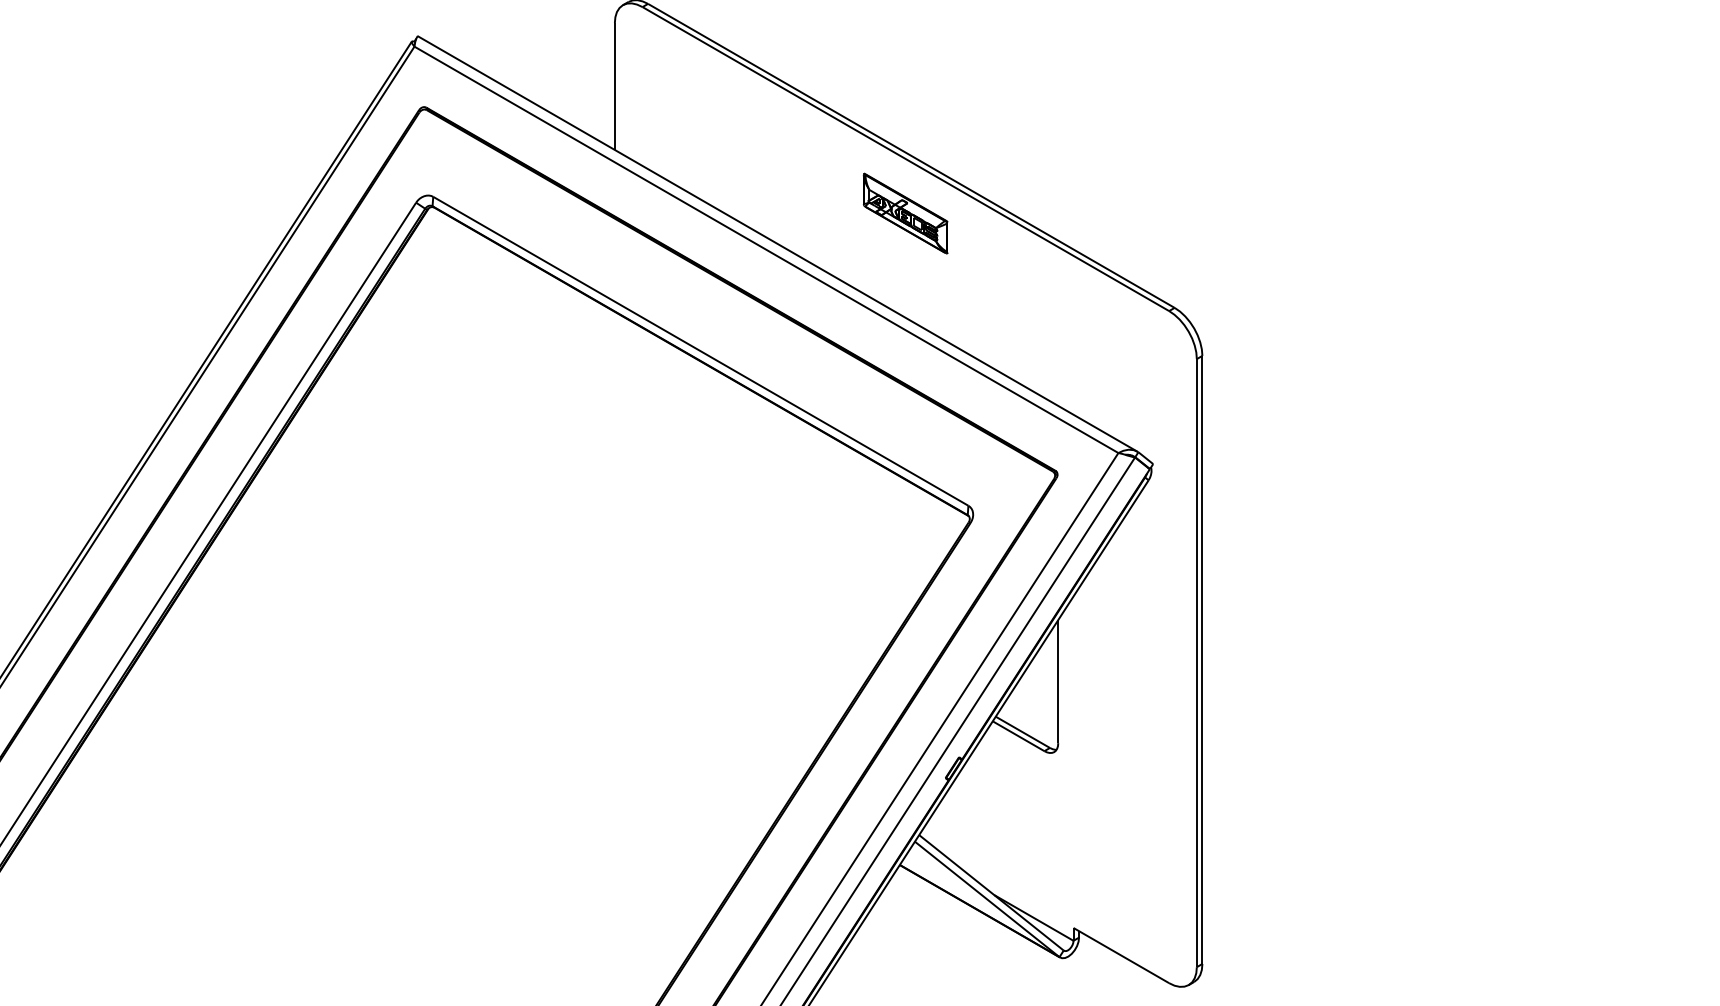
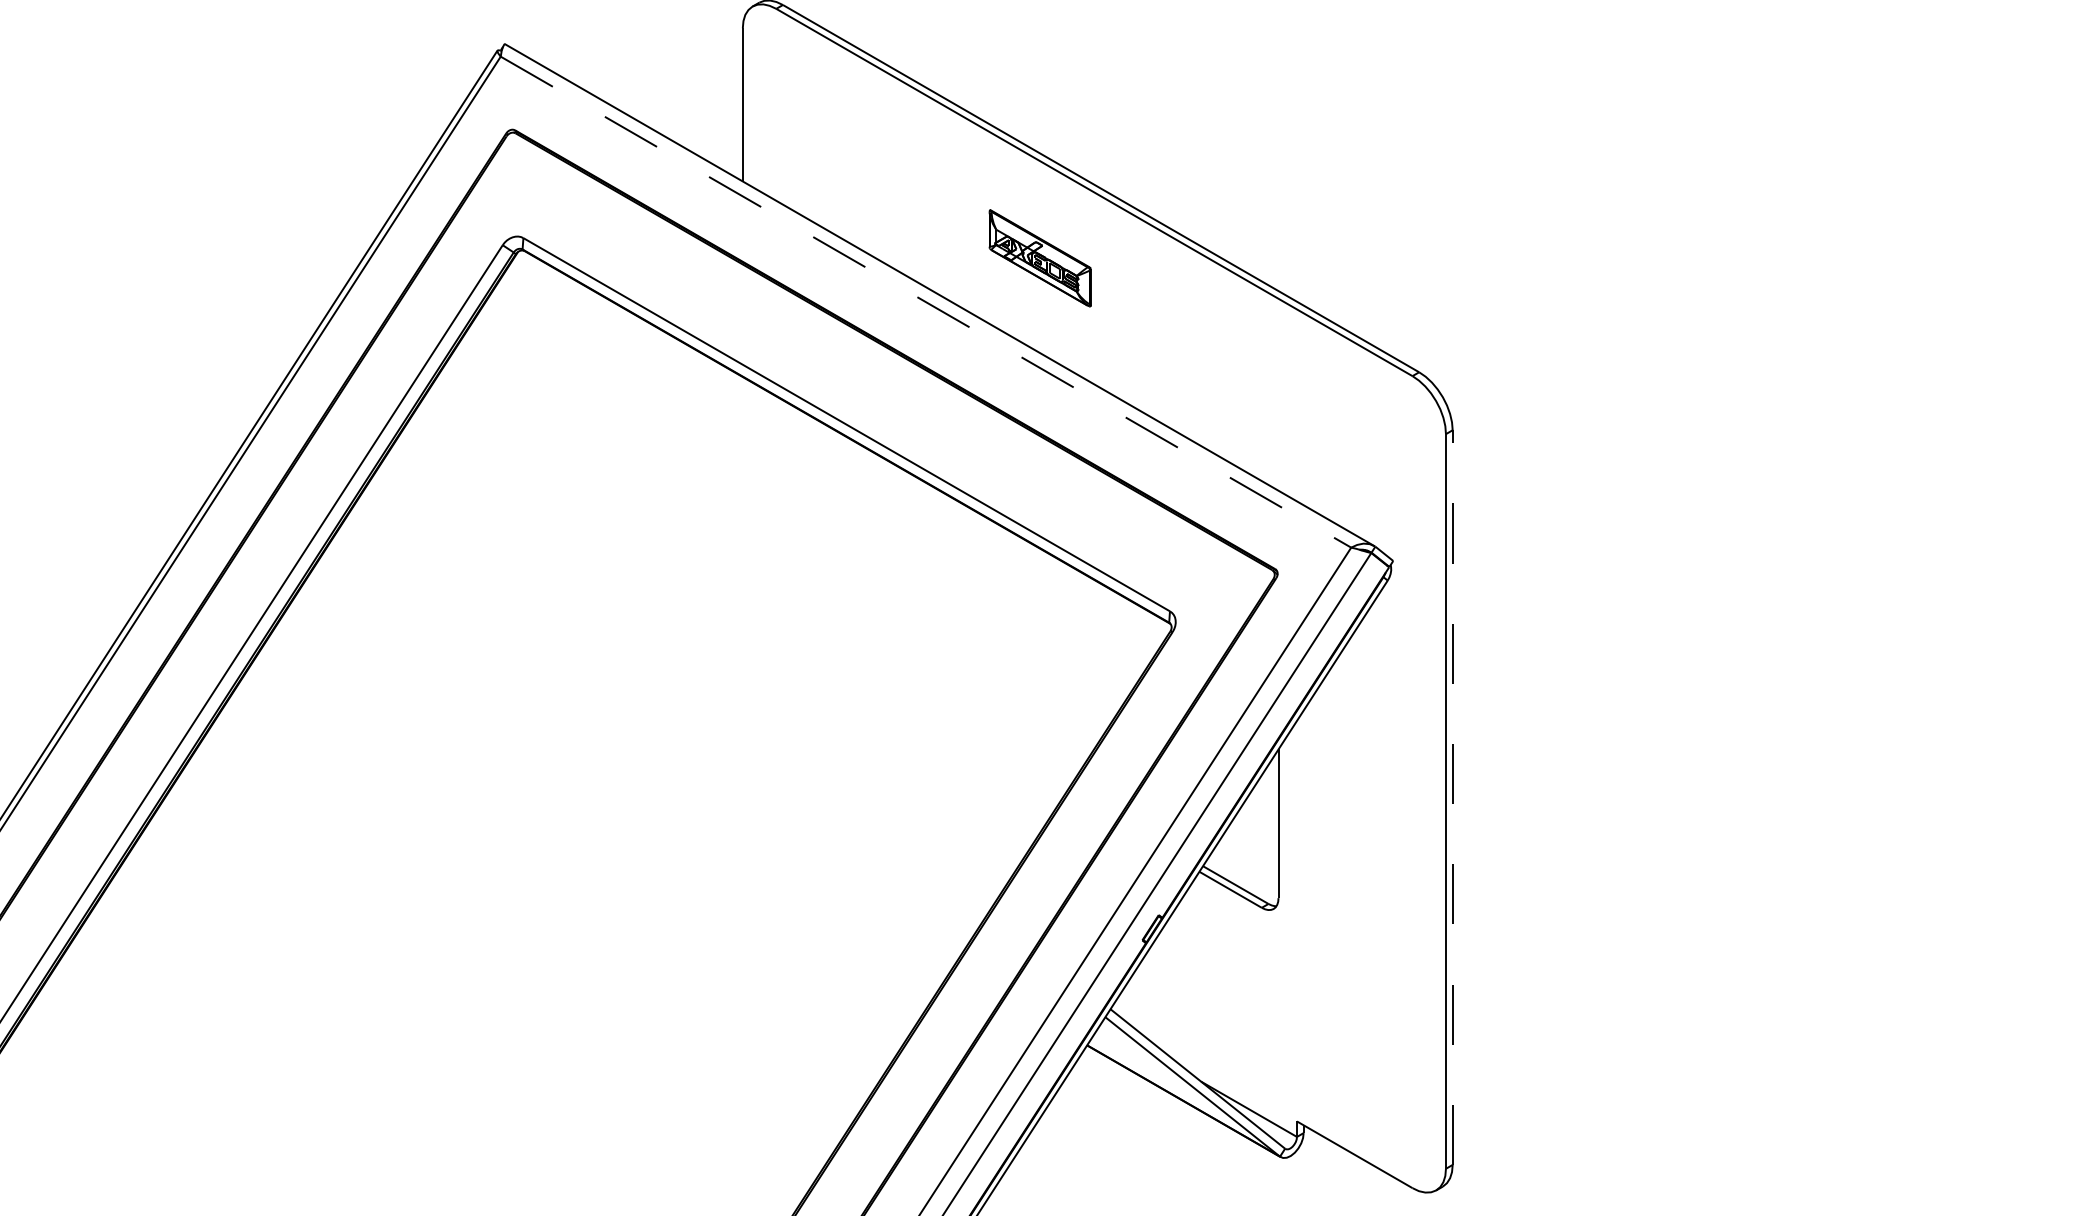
part: (905, 213) -> (1039, 258), moved
line: (766, 250) -> (926, 302), solid -> dashed
line: (1202, 659) -> (1452, 797), solid -> dashed

